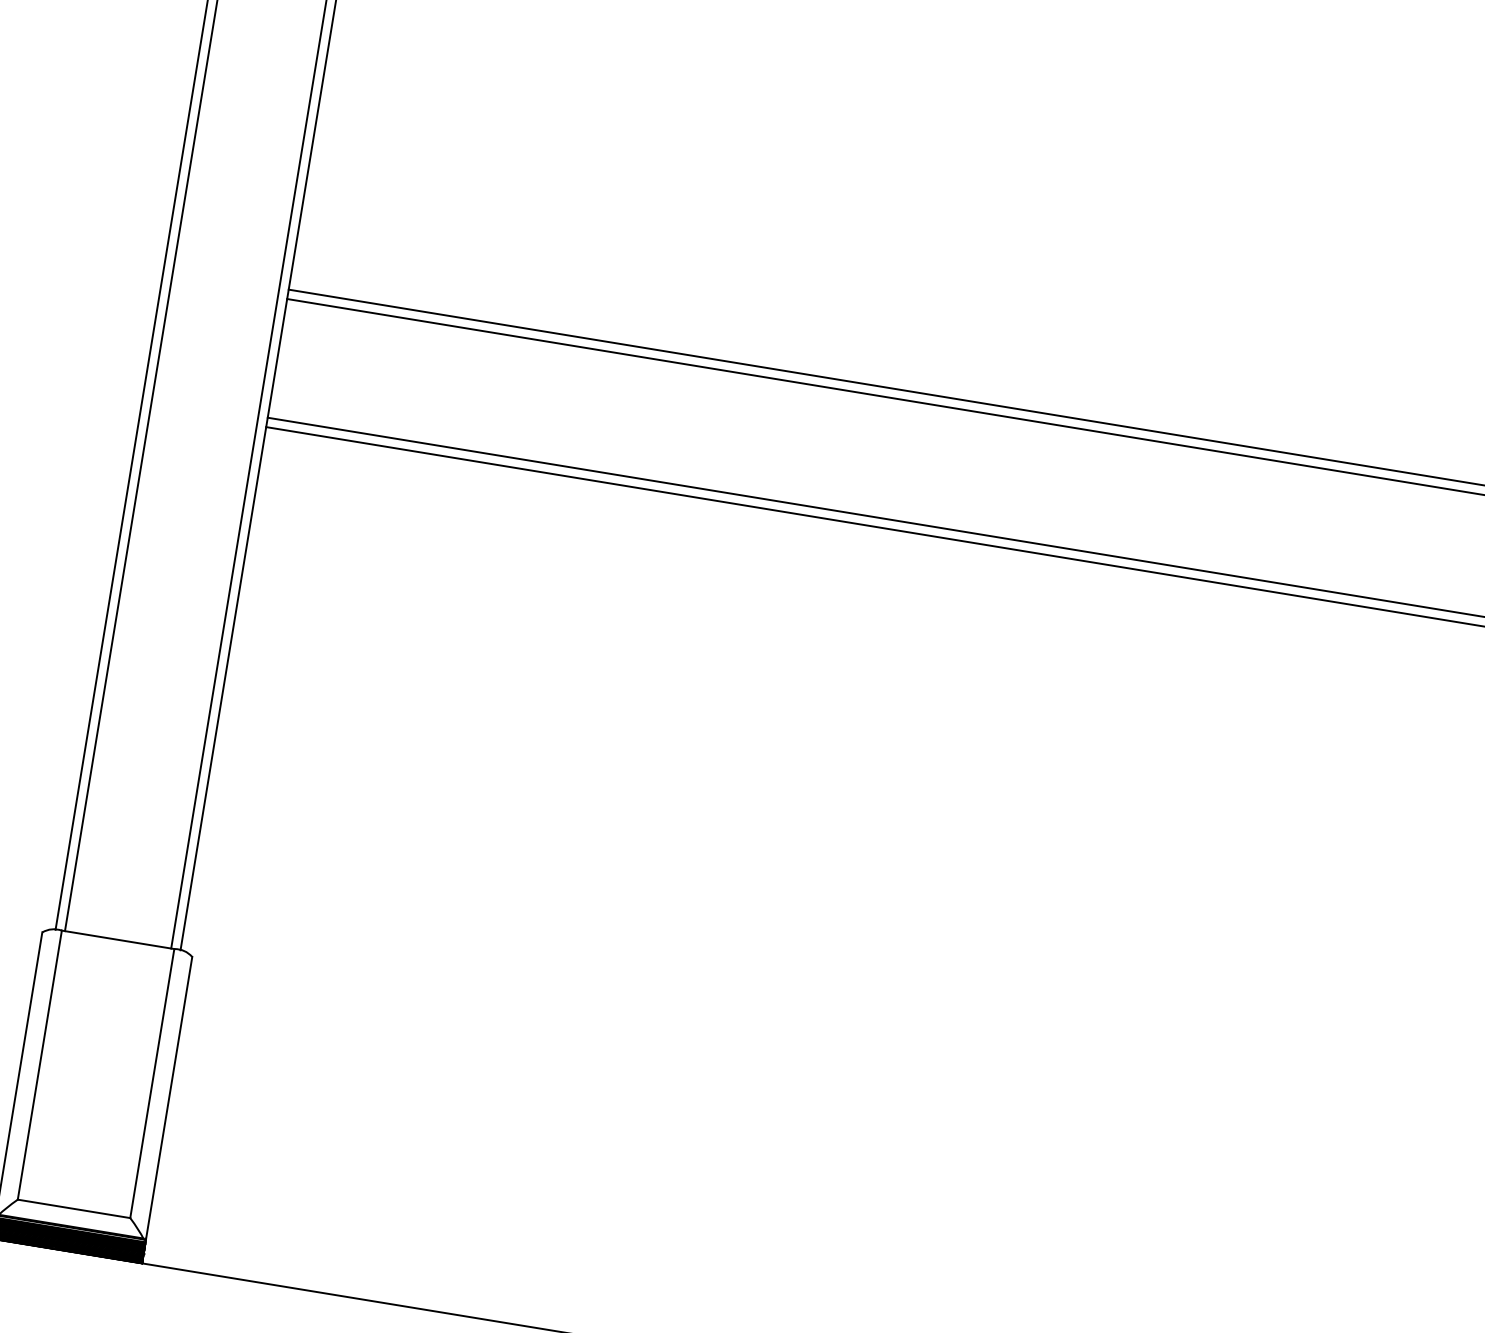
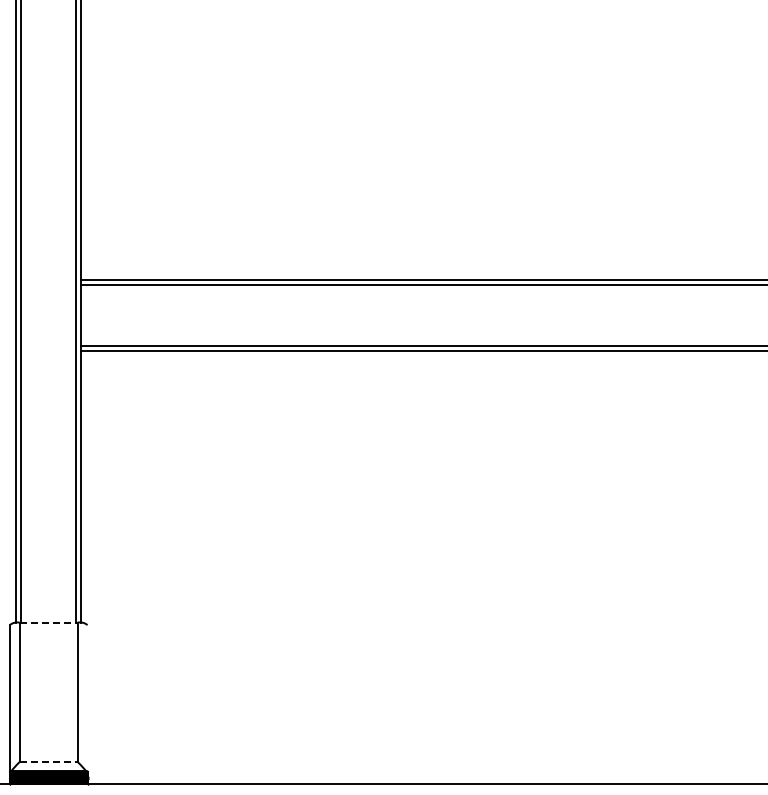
line: (119, 939) -> (49, 622), solid -> dashed
line: (168, 1098) -> (87, 698), removed
line: (75, 1209) -> (49, 762), solid -> dashed

